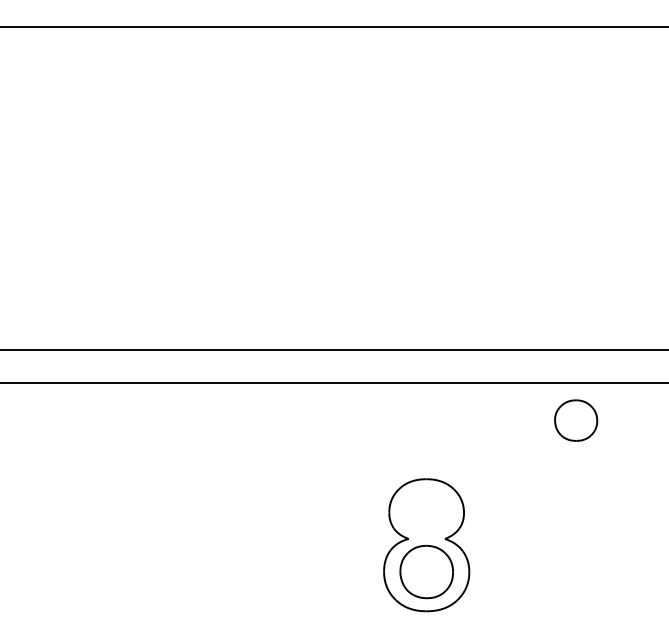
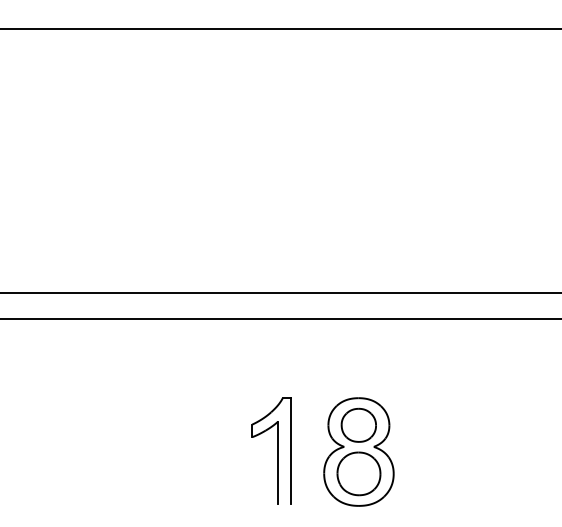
part: (575, 419) -> (358, 424), moved
part: (319, 543) -> (271, 450), added

